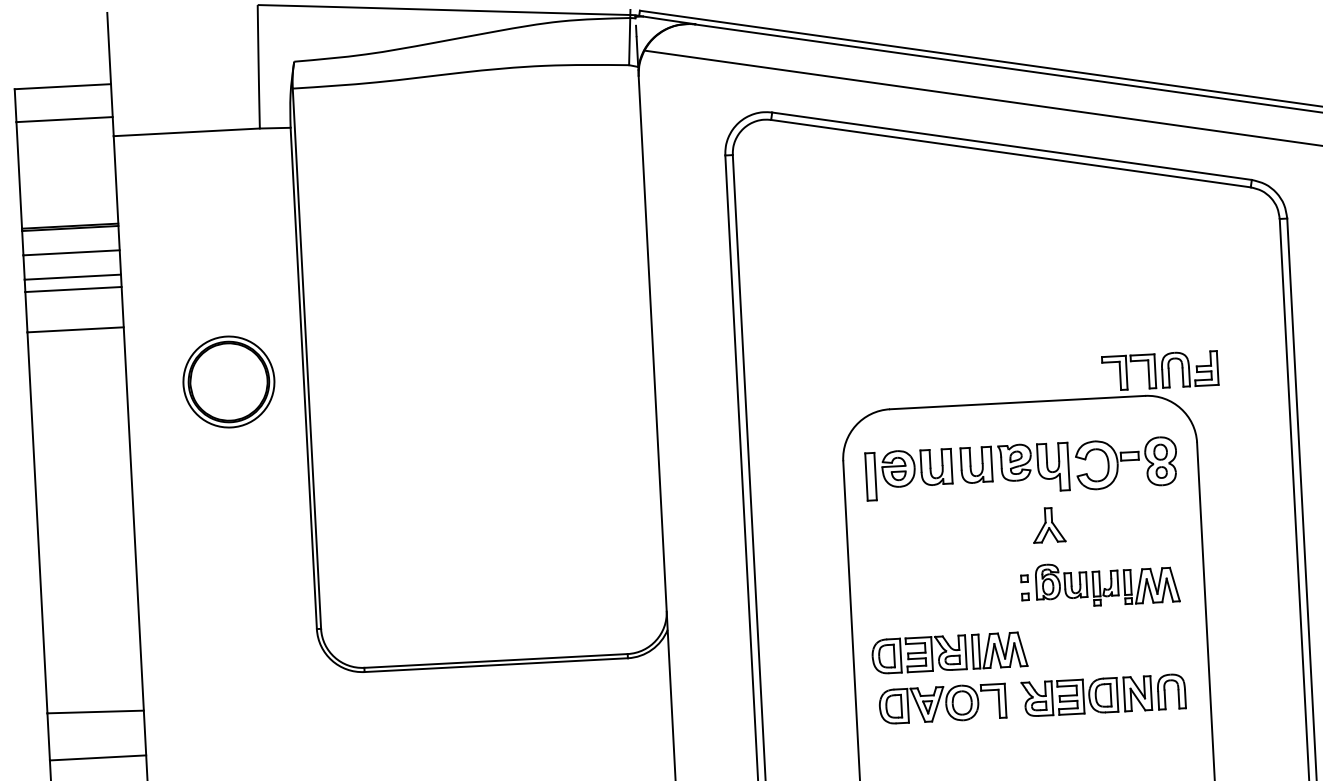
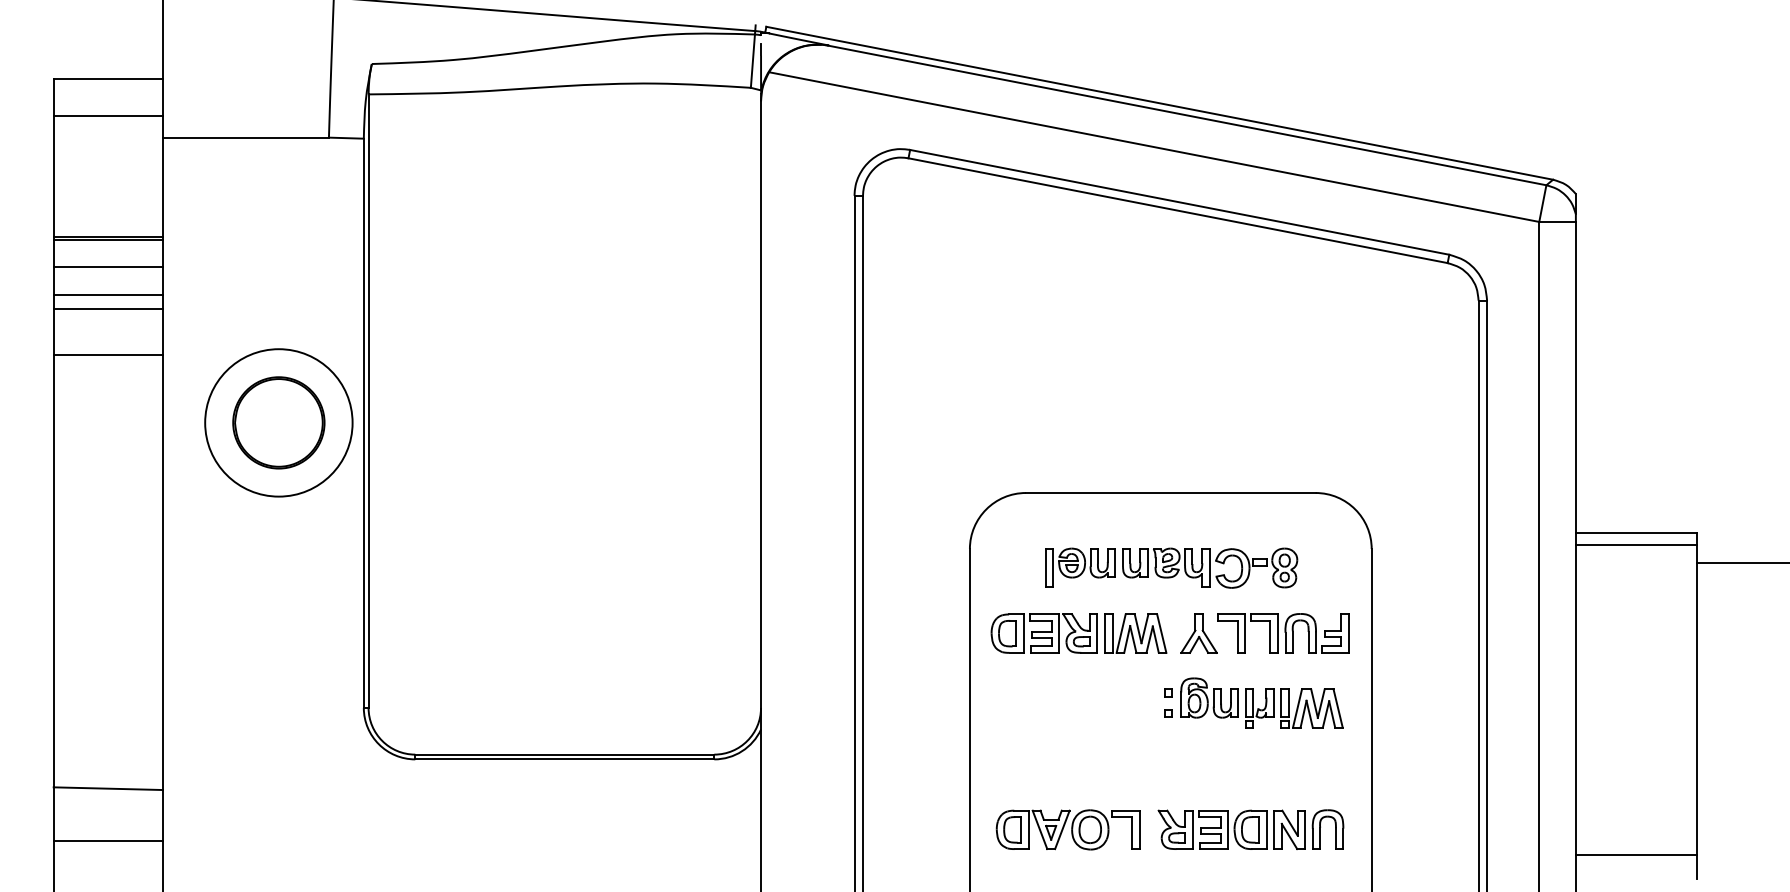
part: (1160, 370) -> (1283, 633), moved
circle: (228, 381) -> (278, 422), size x1.43
part: (1021, 468) -> (1171, 567), size x0.71
part: (949, 652) -> (1078, 633), moved

